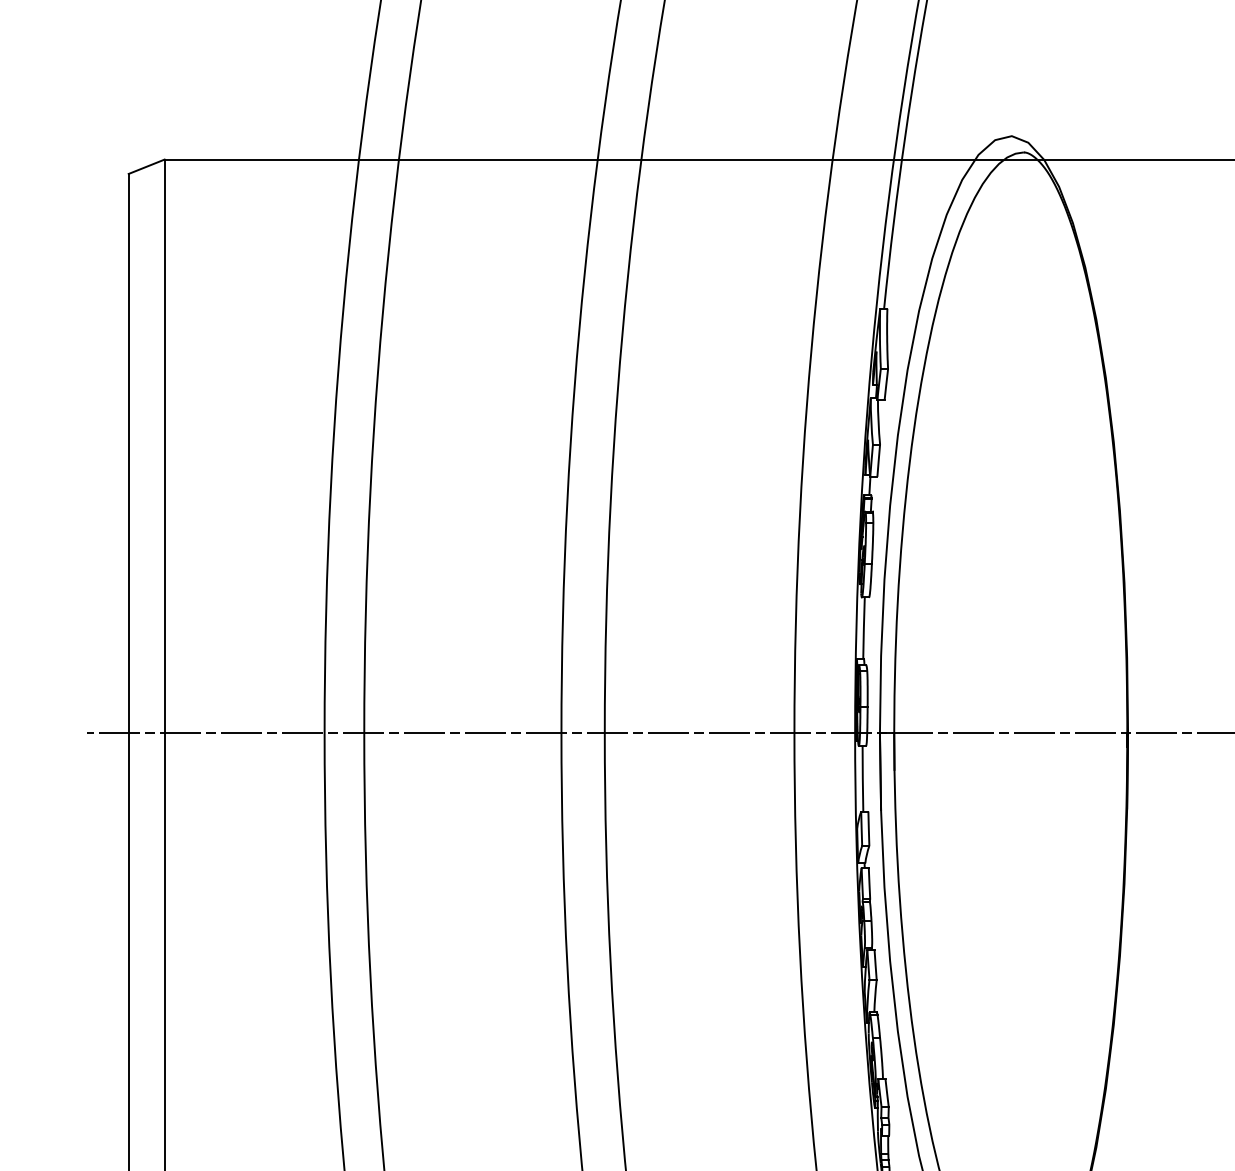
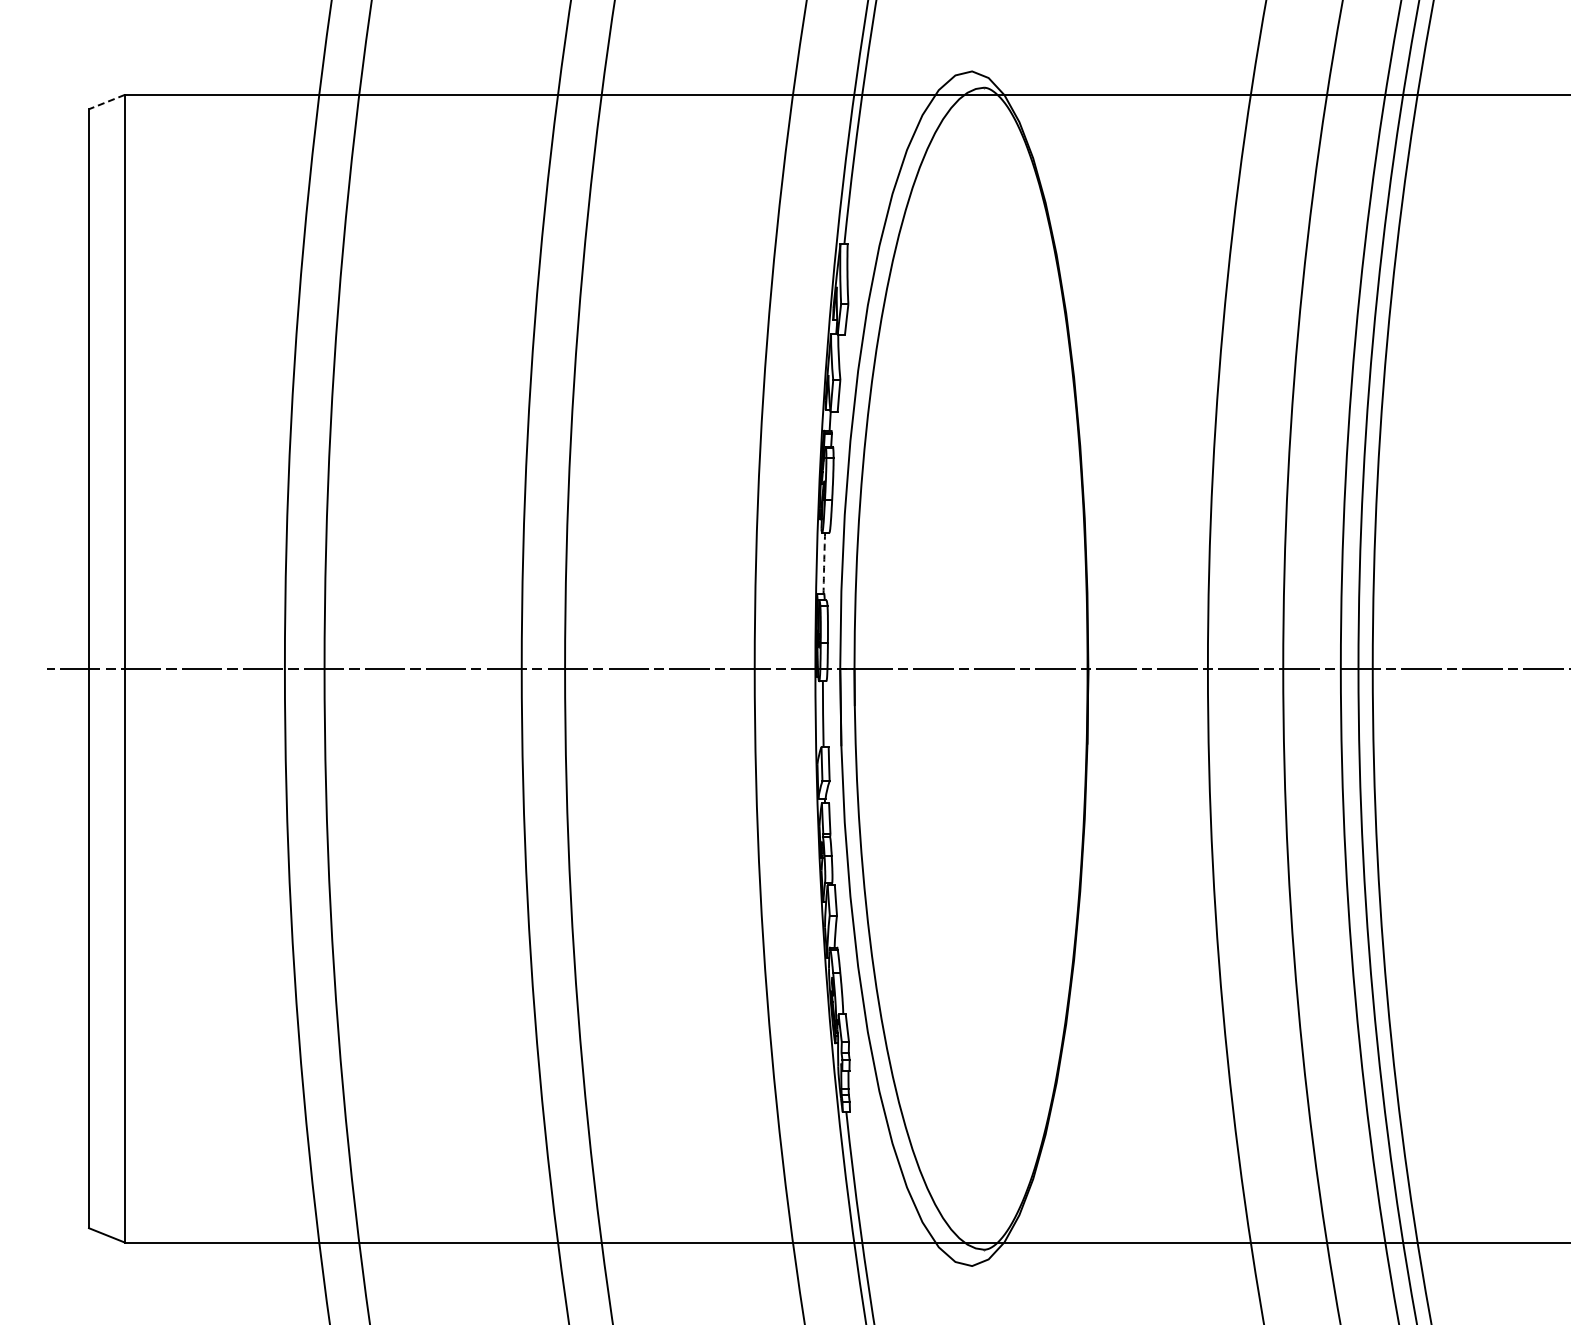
line: (146, 167) -> (106, 102), solid -> dashed
arc: (864, 628) -> (824, 563), solid -> dashed

